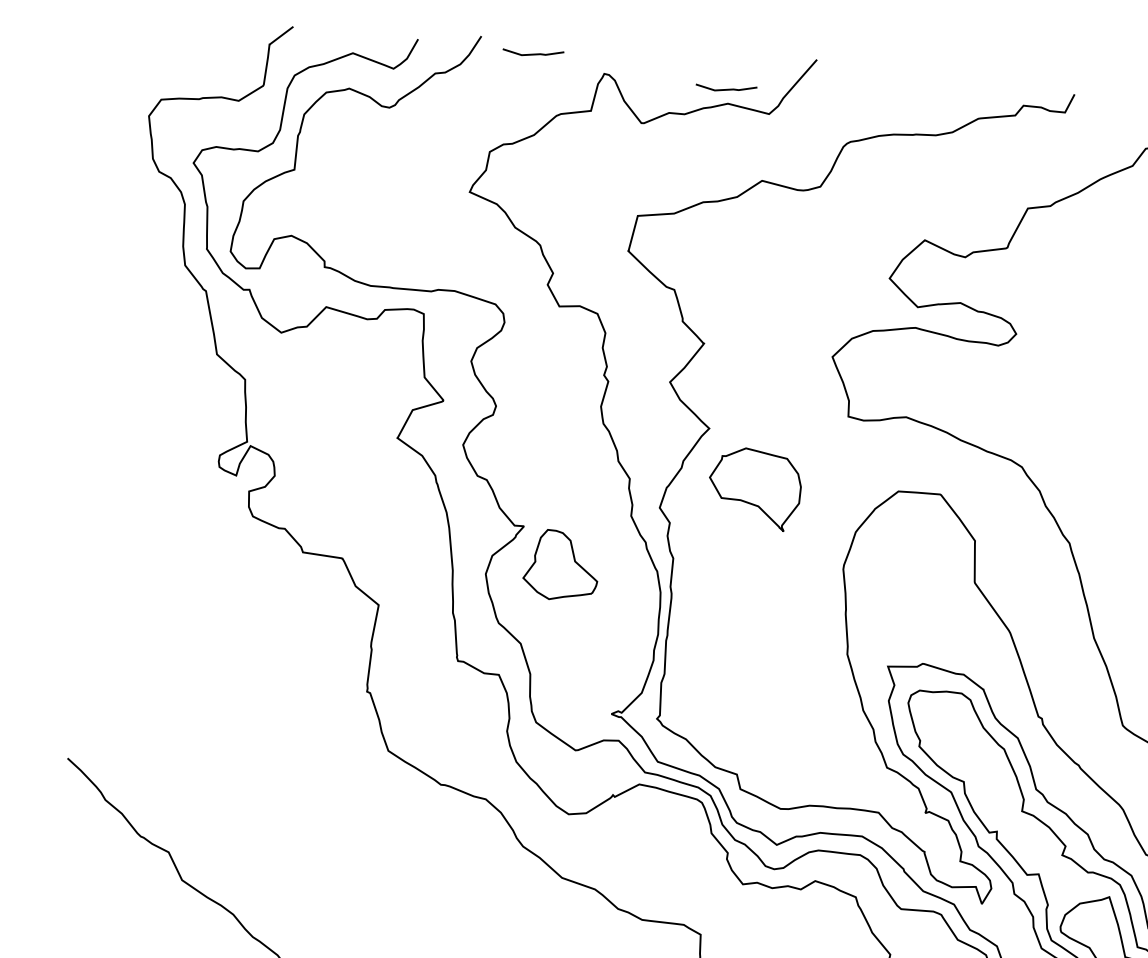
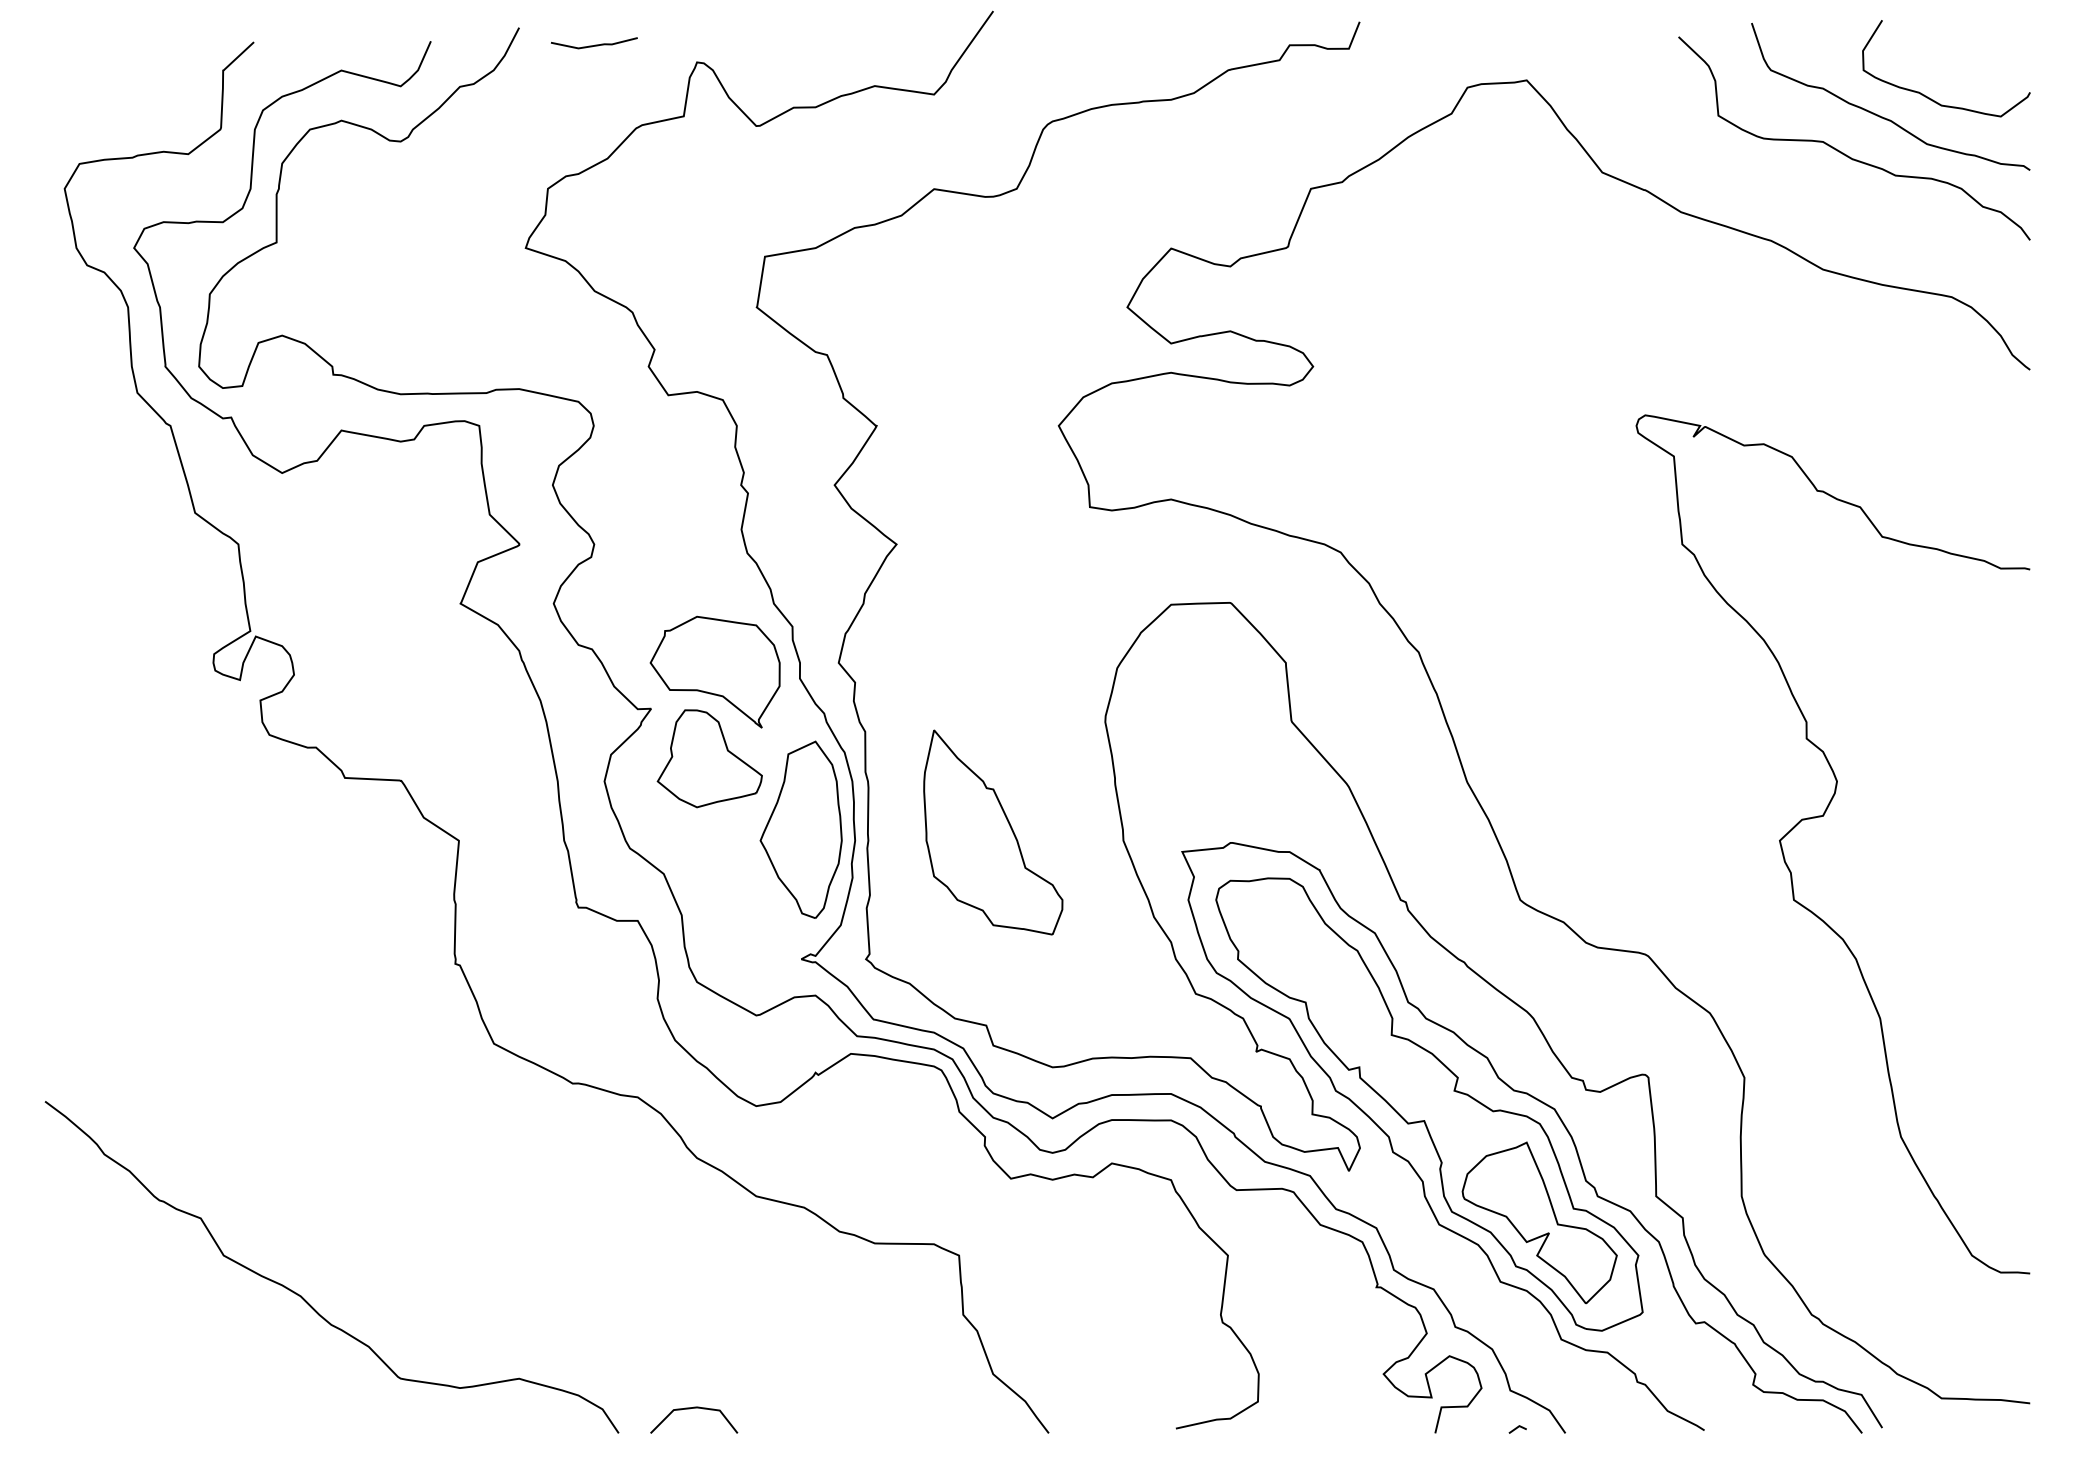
line: (727, 88) -> (871, 65), removed
part: (754, 488) -> (714, 671), moved
part: (620, 622) -> (800, 829), added
part: (756, 638) -> (993, 832), added

